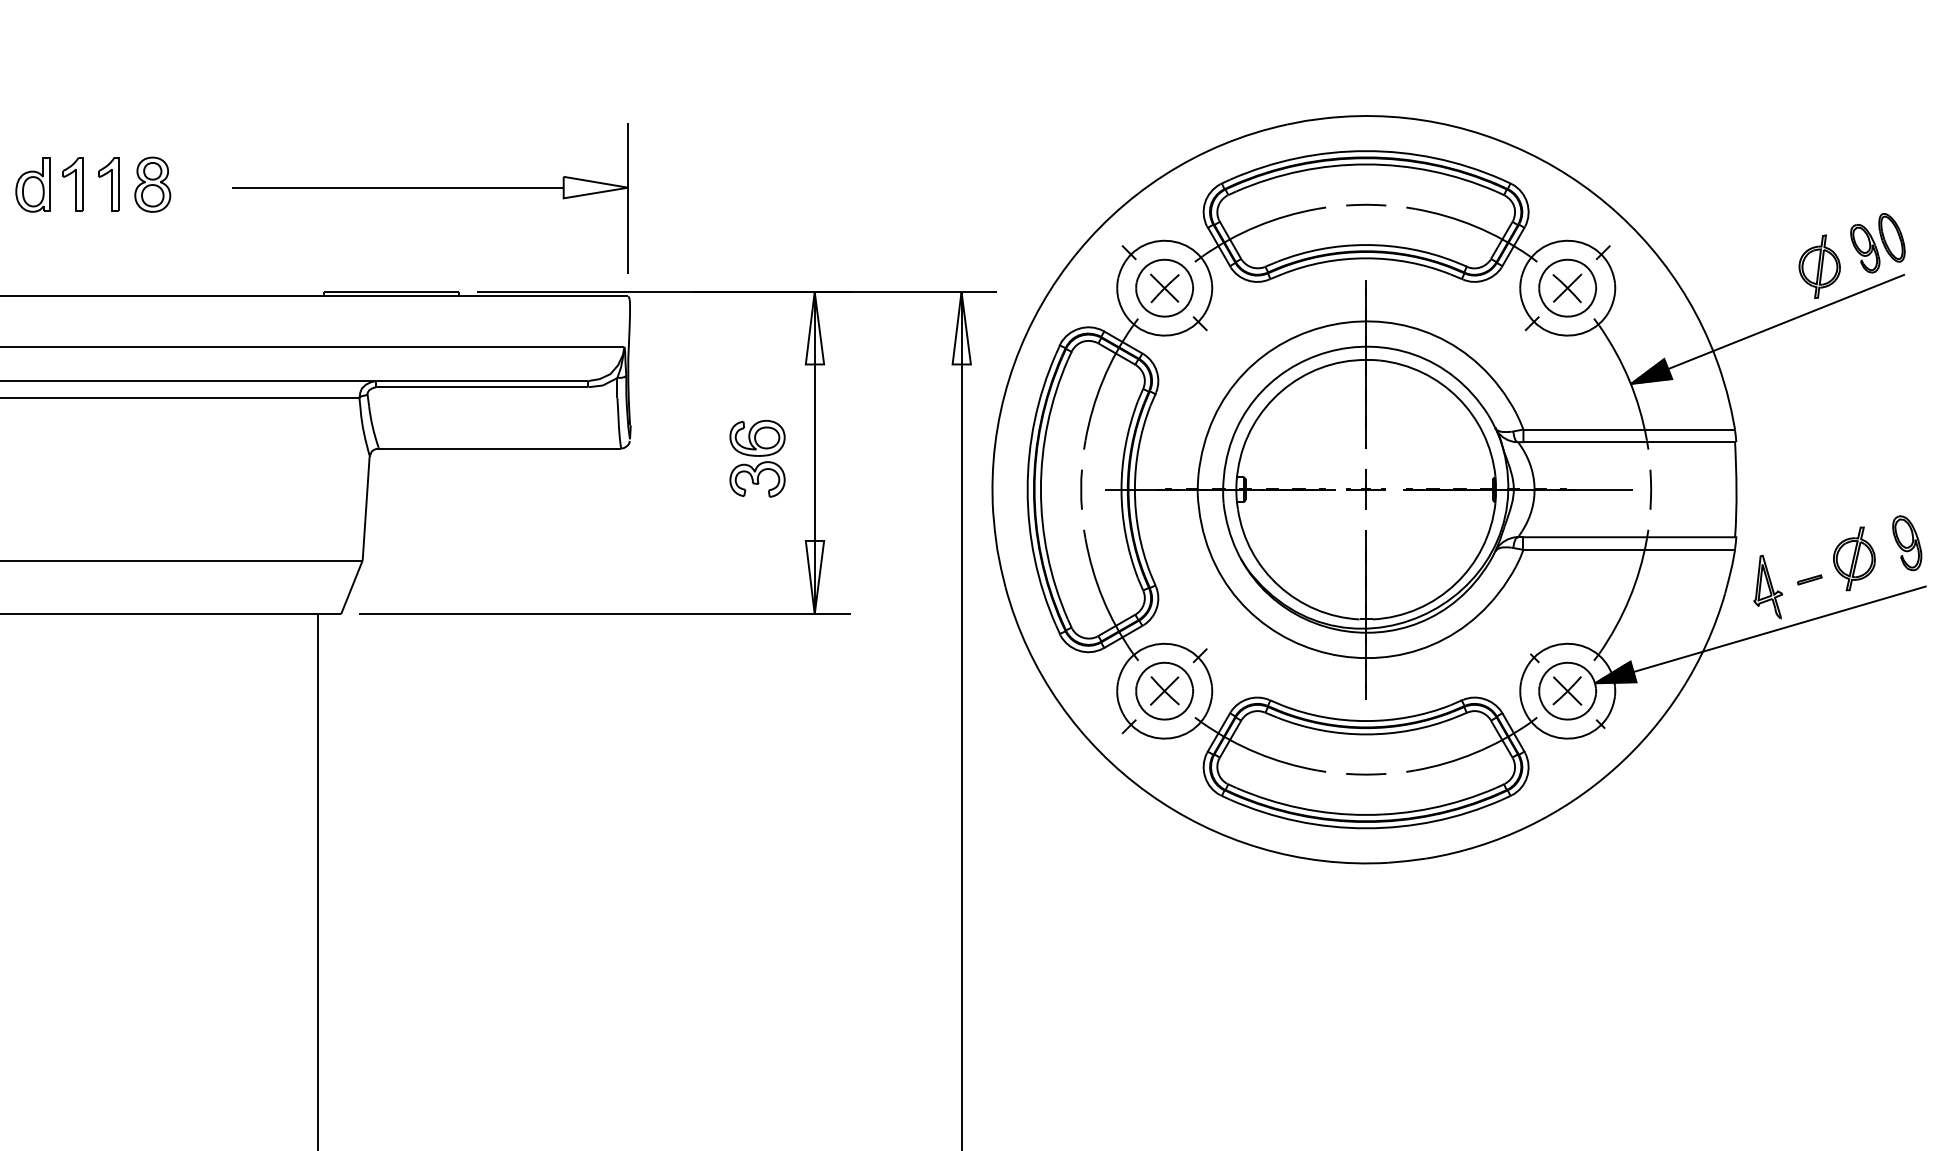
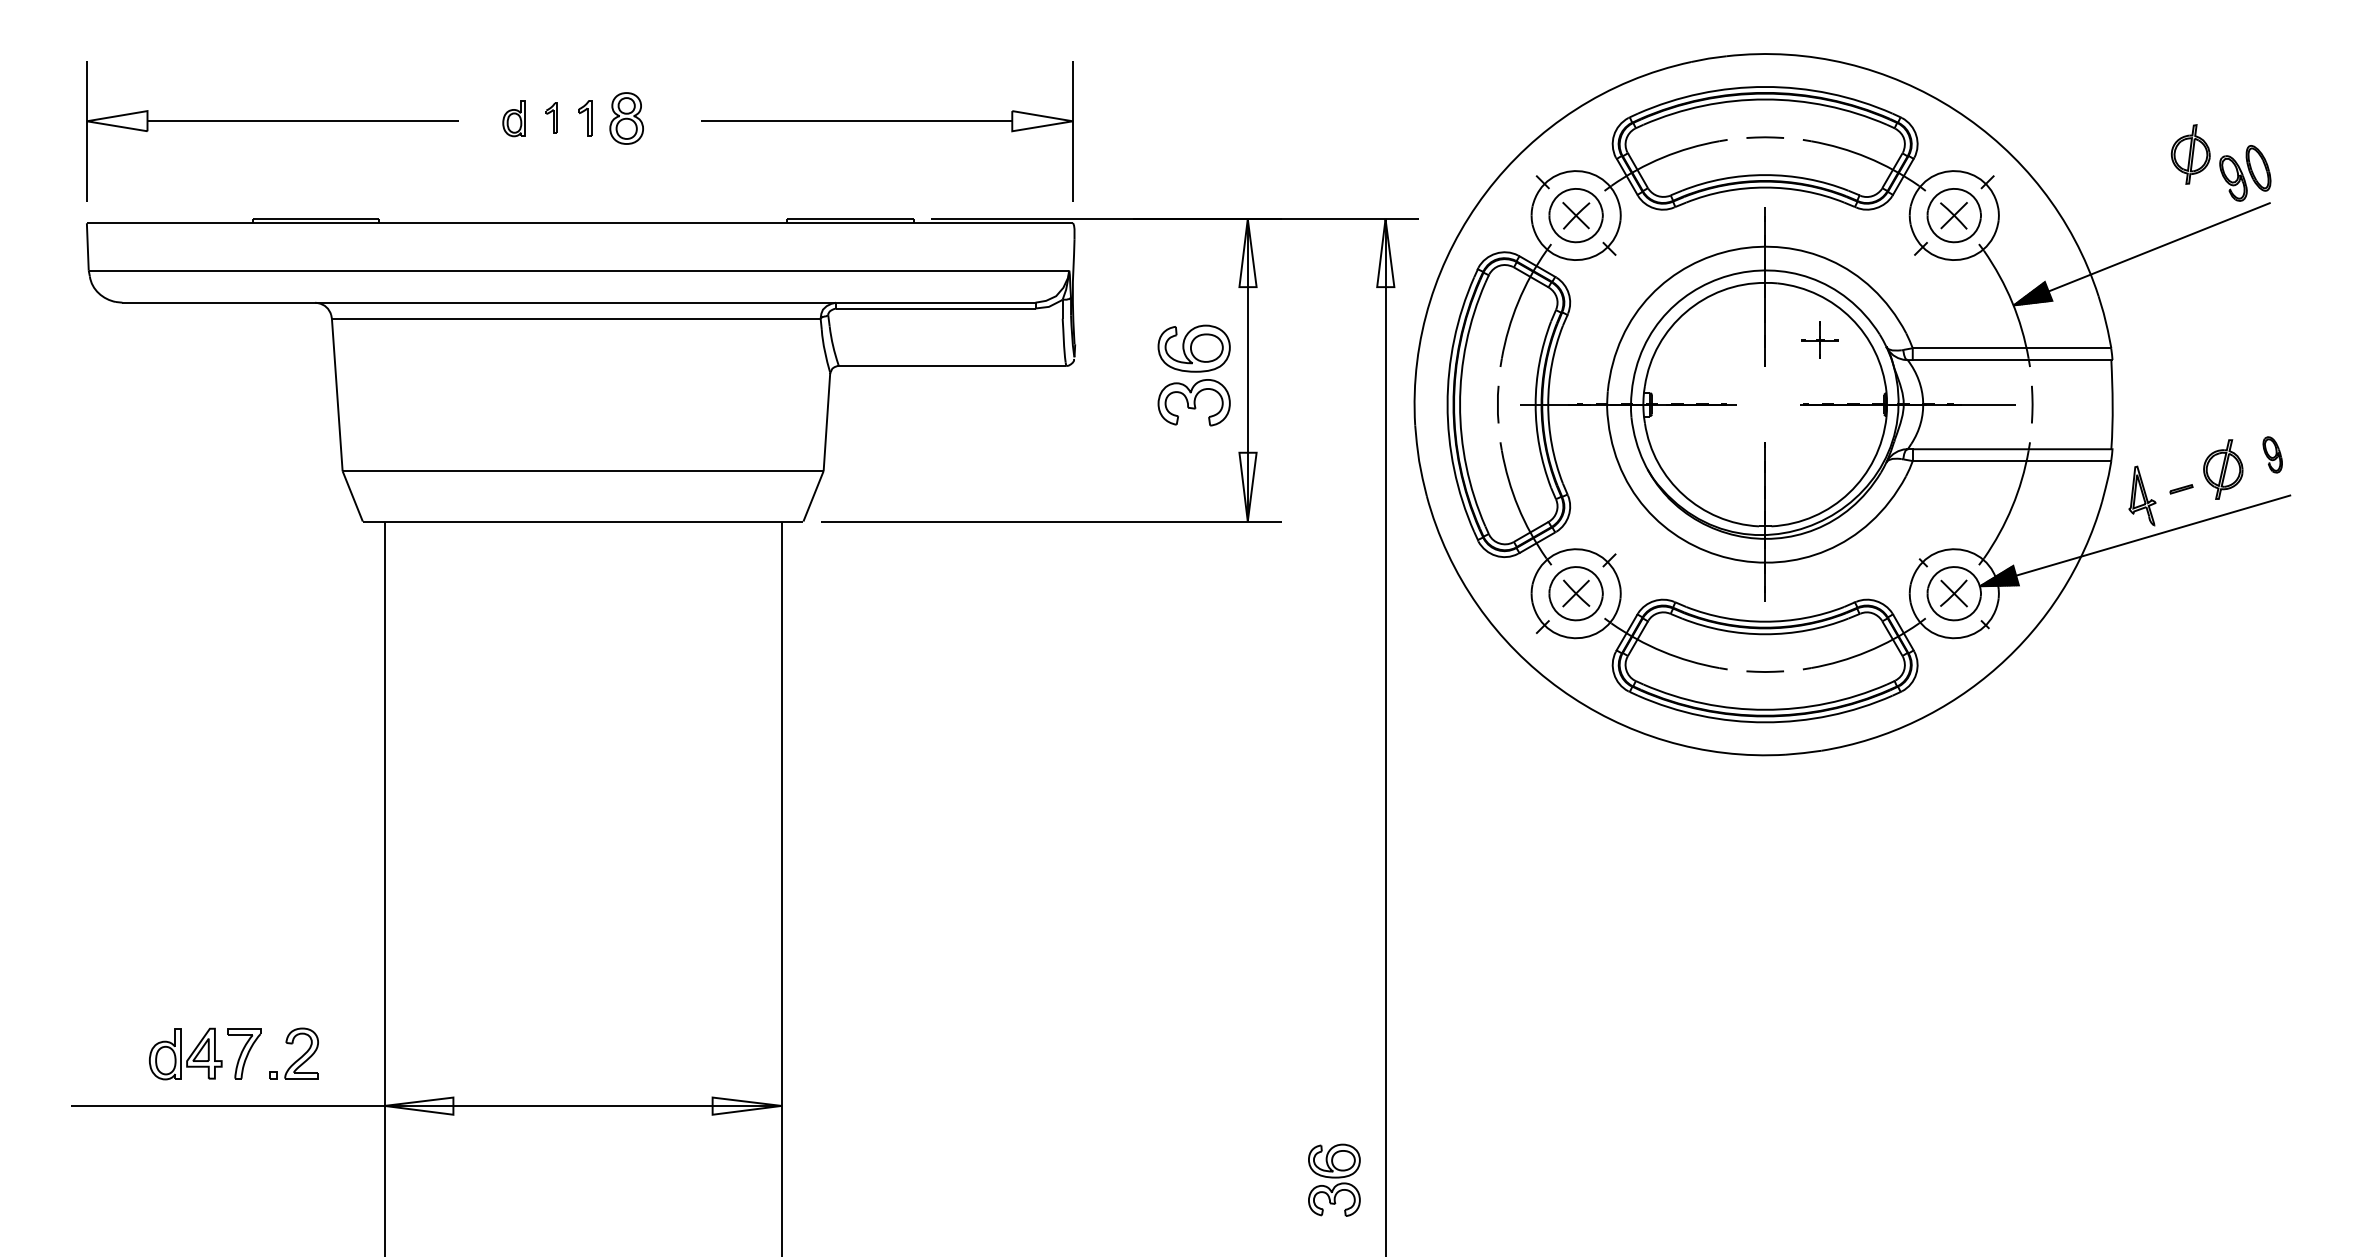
part: (72, 183) -> (551, 117), size x0.6
part: (108, 183) -> (585, 117), size x0.7
part: (32, 184) -> (513, 118), size x0.7
part: (1819, 266) -> (2190, 154), moved
part: (756, 458) -> (1193, 375), size x1.4
part: (1365, 488) -> (1819, 339), moved
part: (1906, 542) -> (2272, 454), size x0.7

